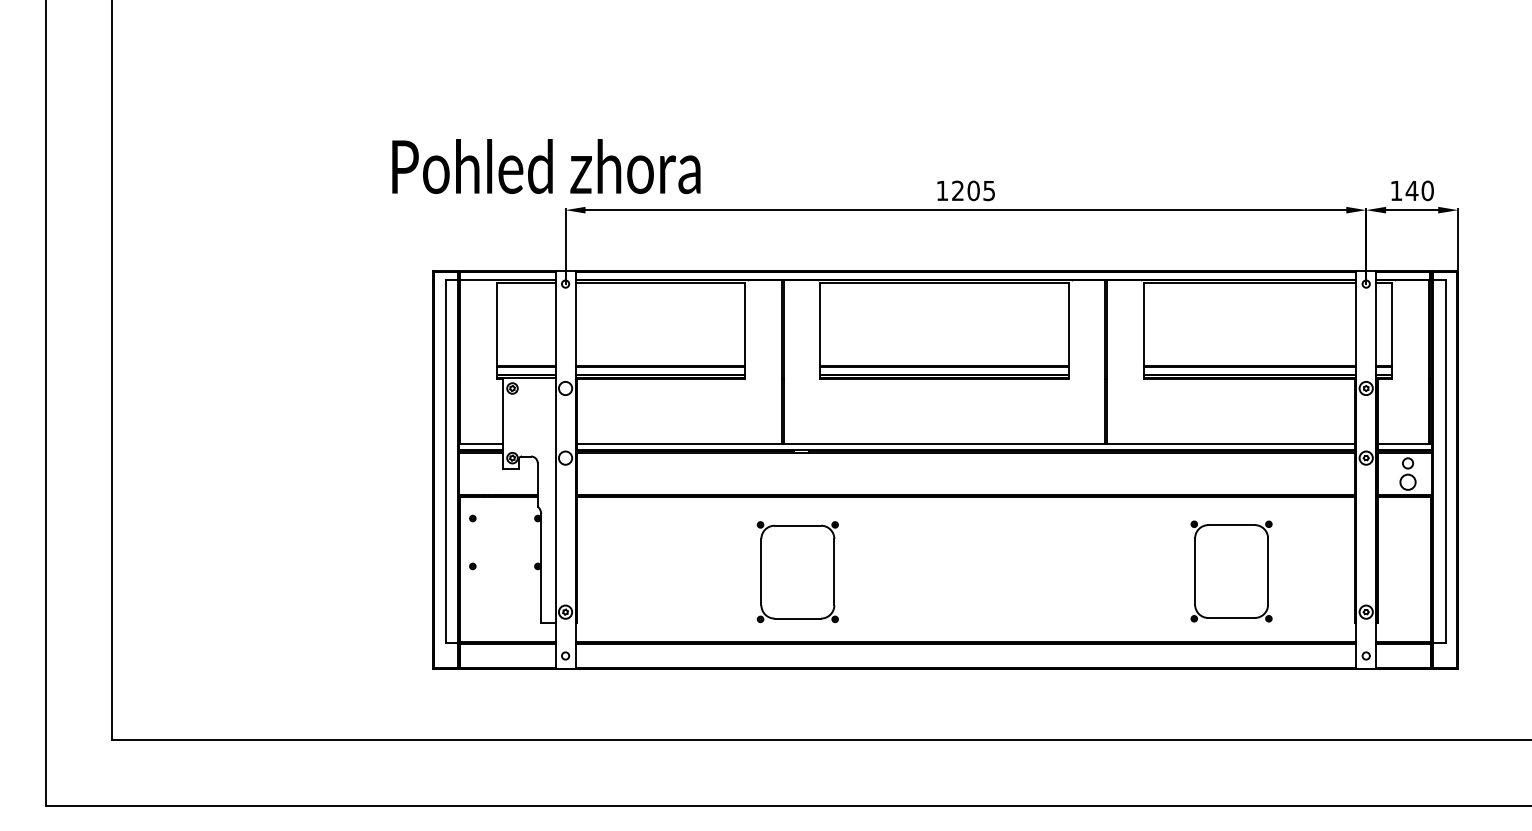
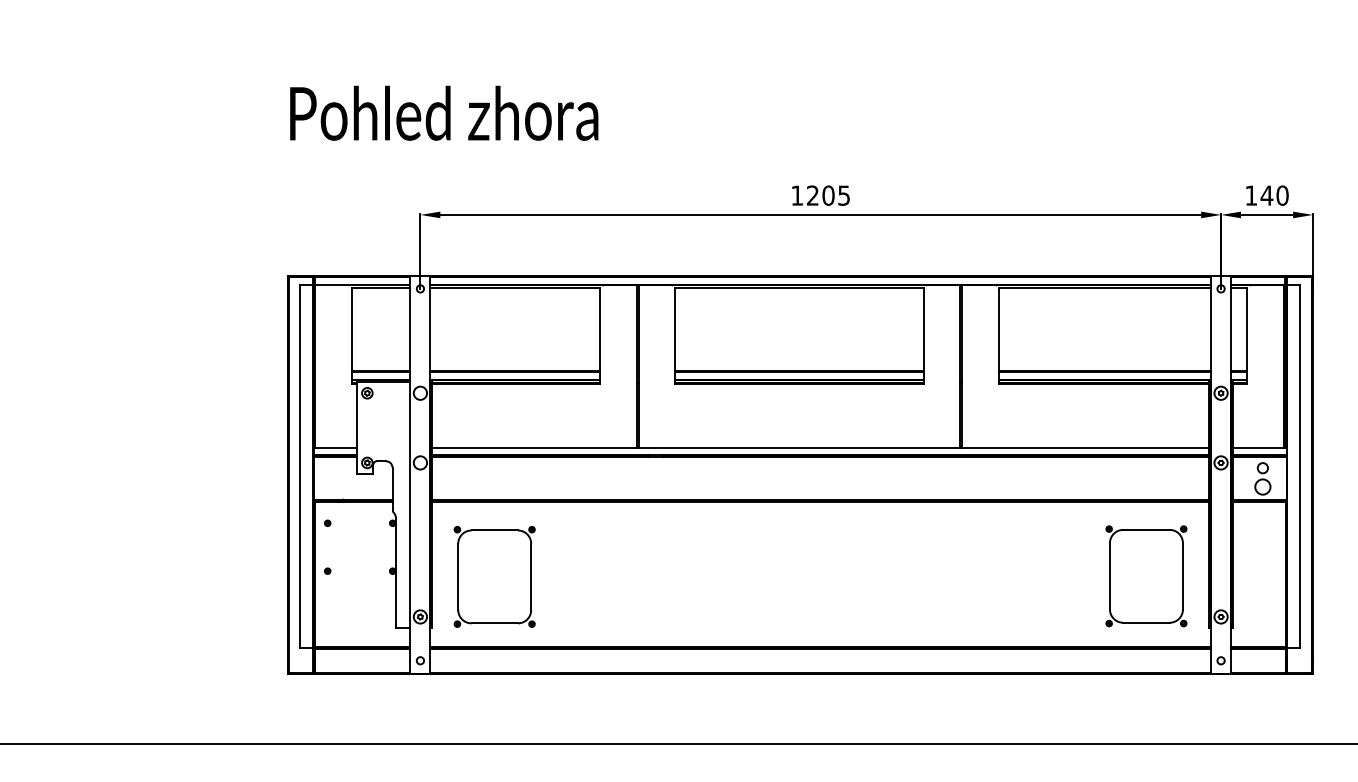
text: (546, 166) -> (444, 113), moved
part: (1231, 571) -> (1146, 576), moved
part: (797, 572) -> (494, 577), moved

